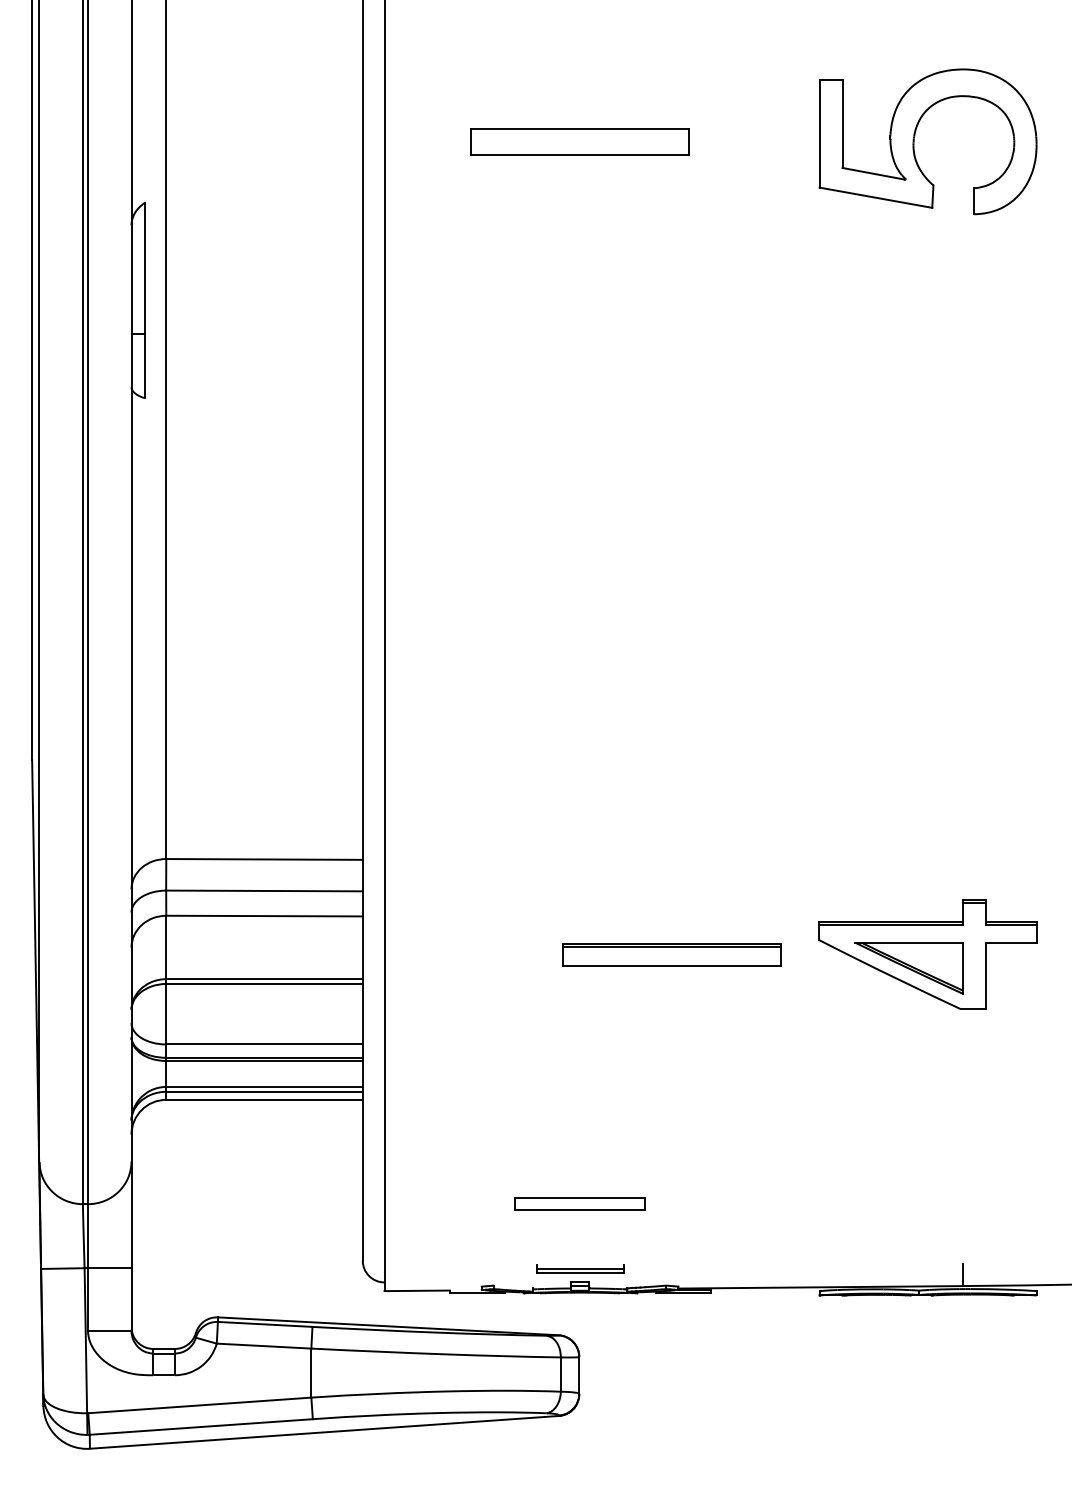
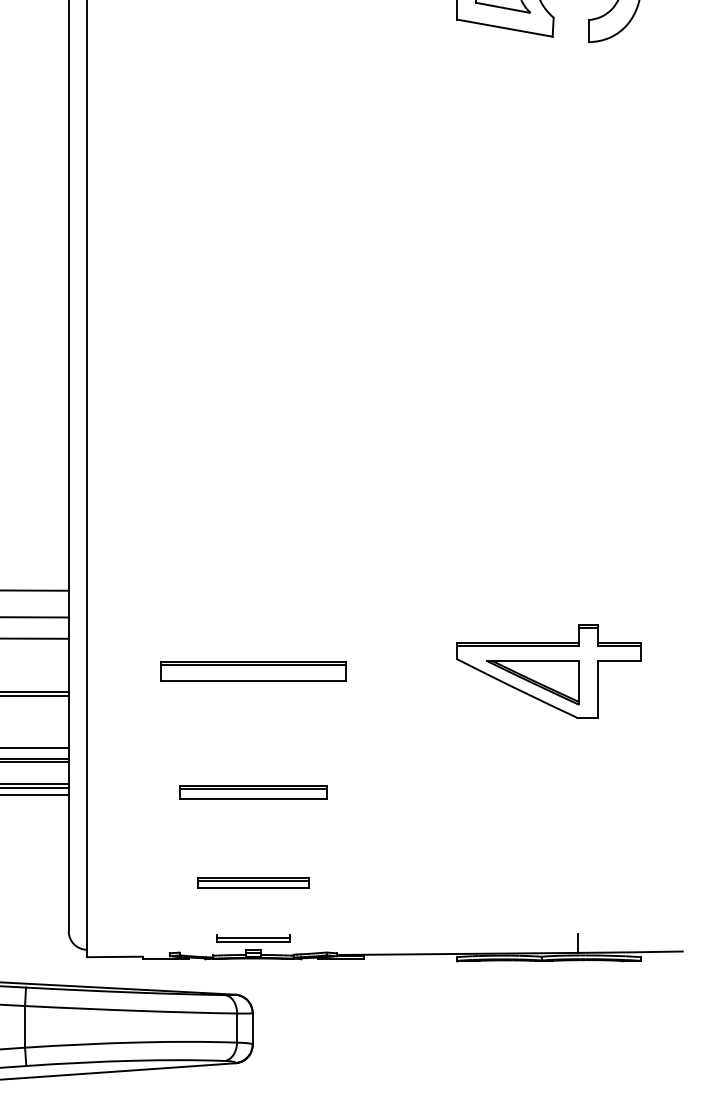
part: (671, 954) -> (252, 671), moved
part: (579, 1097) -> (252, 792), added
line: (579, 1201) -> (252, 881), added

